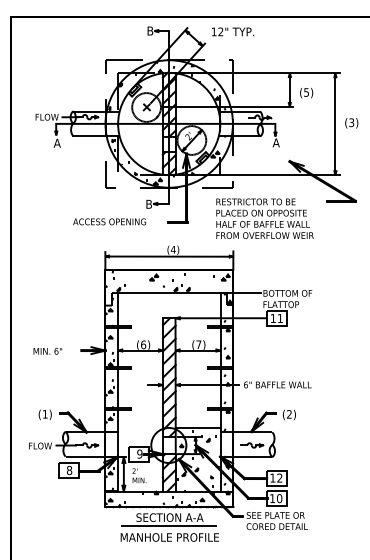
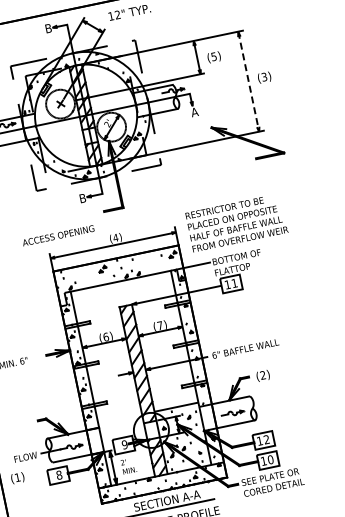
line: (335, 124) -> (248, 82), solid -> dashed
text: (264, 218) -> (236, 222), moved
text: (109, 221) -> (58, 235), moved
text: (44, 414) -> (16, 477), moved

